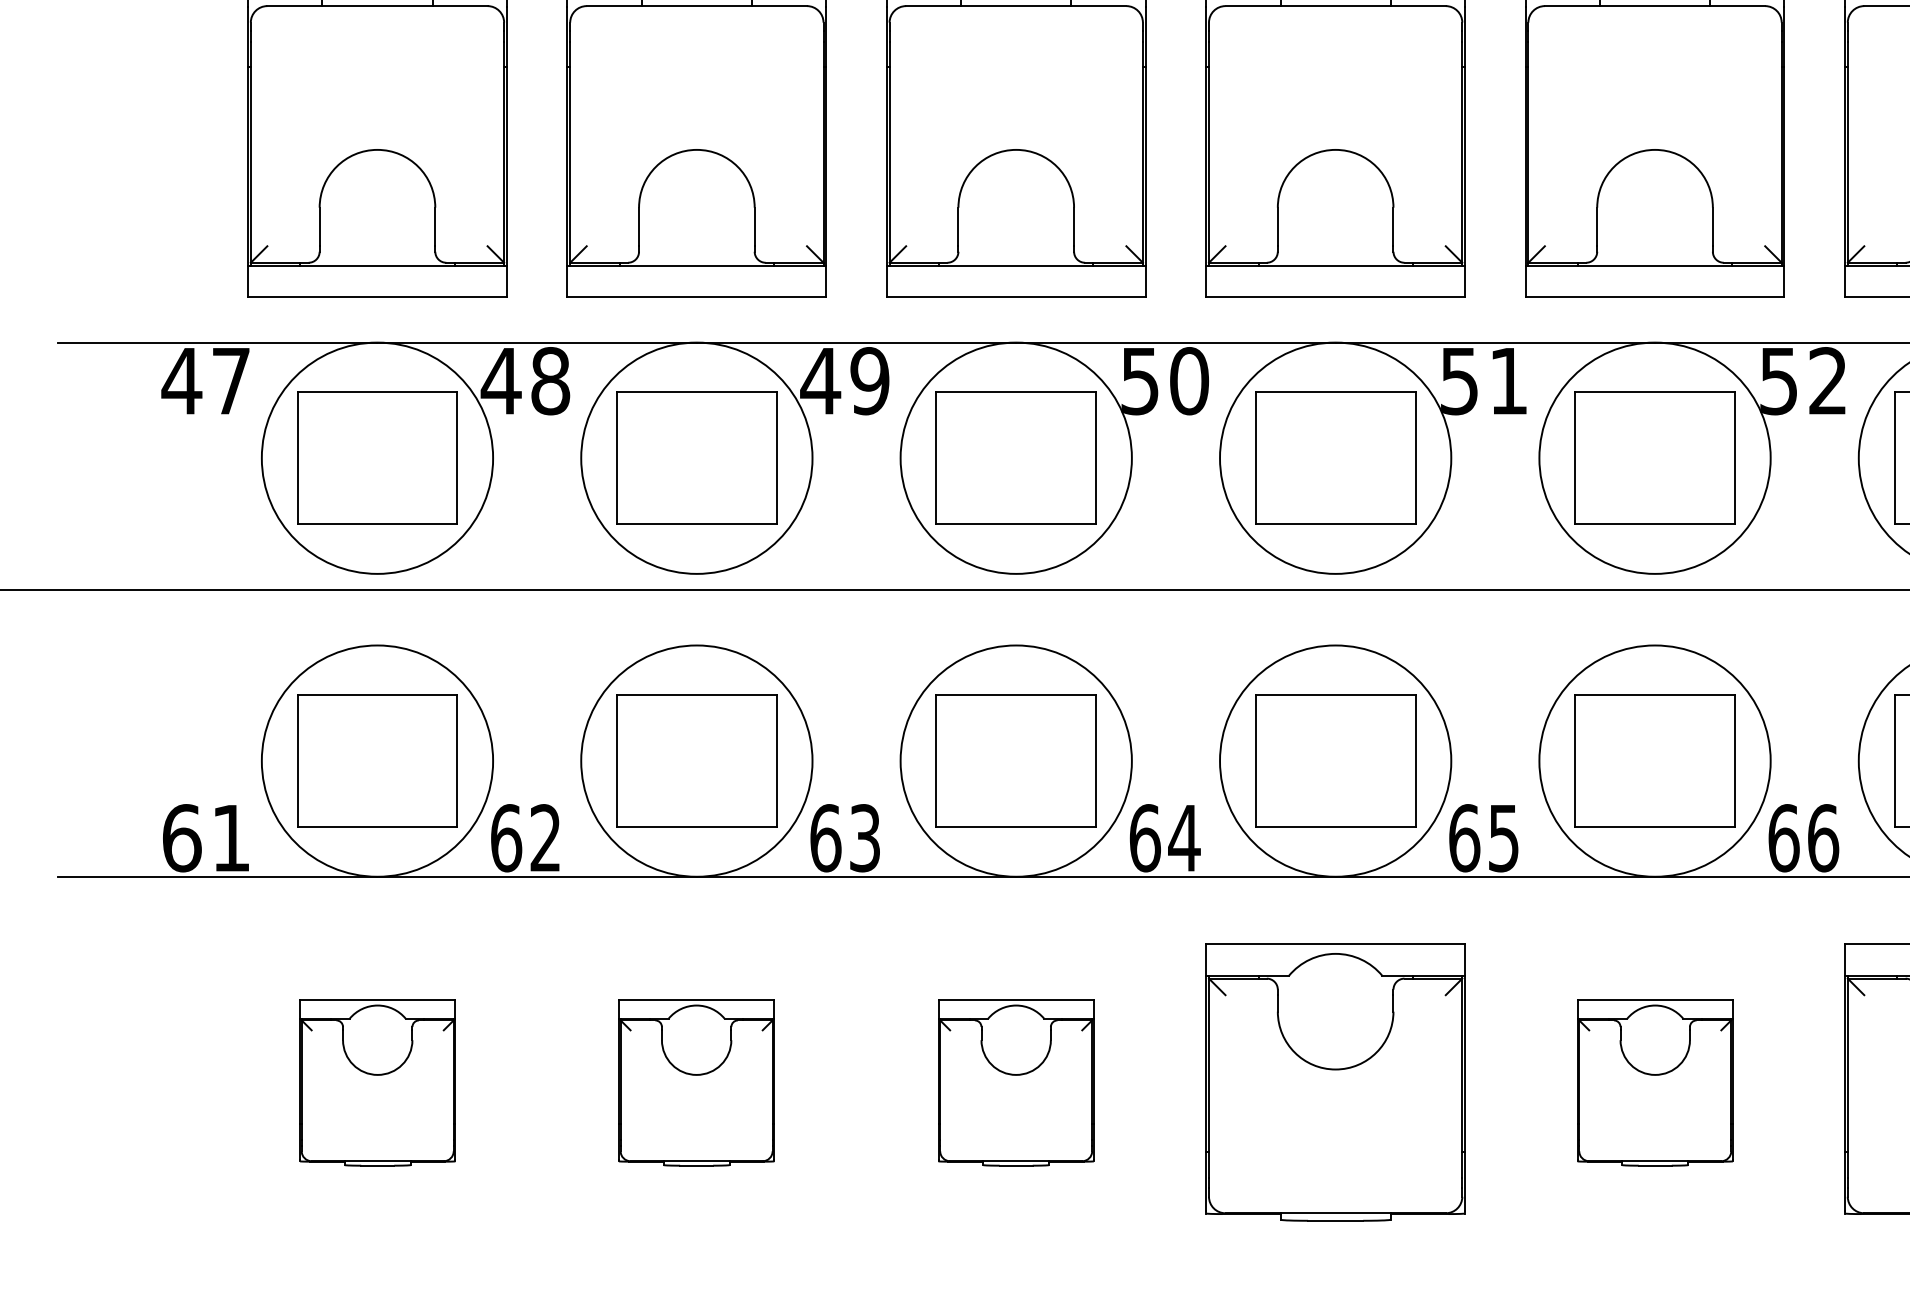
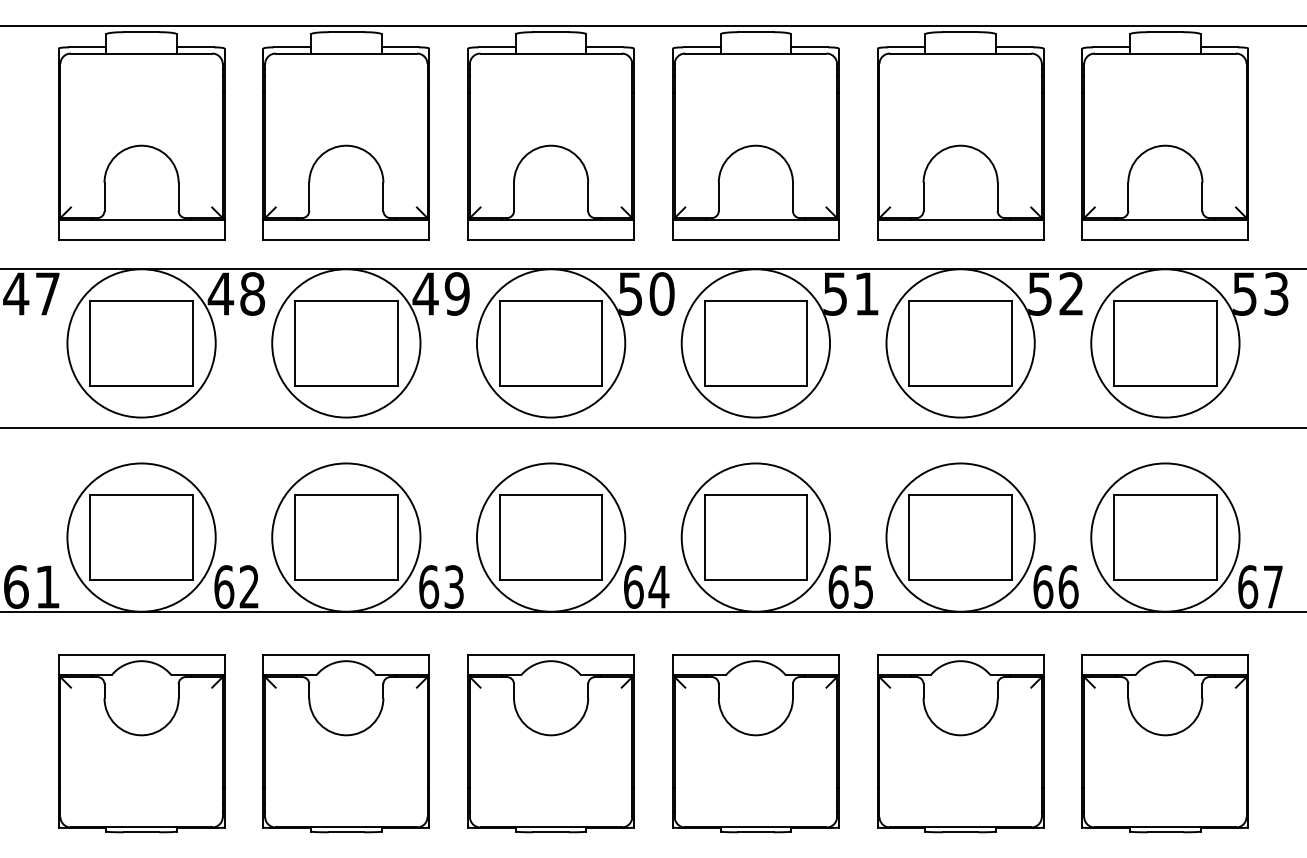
part: (377, 1082) -> (141, 743), size x1.67
part: (695, 1082) -> (345, 743), size x1.67
part: (1015, 1082) -> (550, 743), size x1.67
part: (1654, 1082) -> (960, 743), size x1.67

